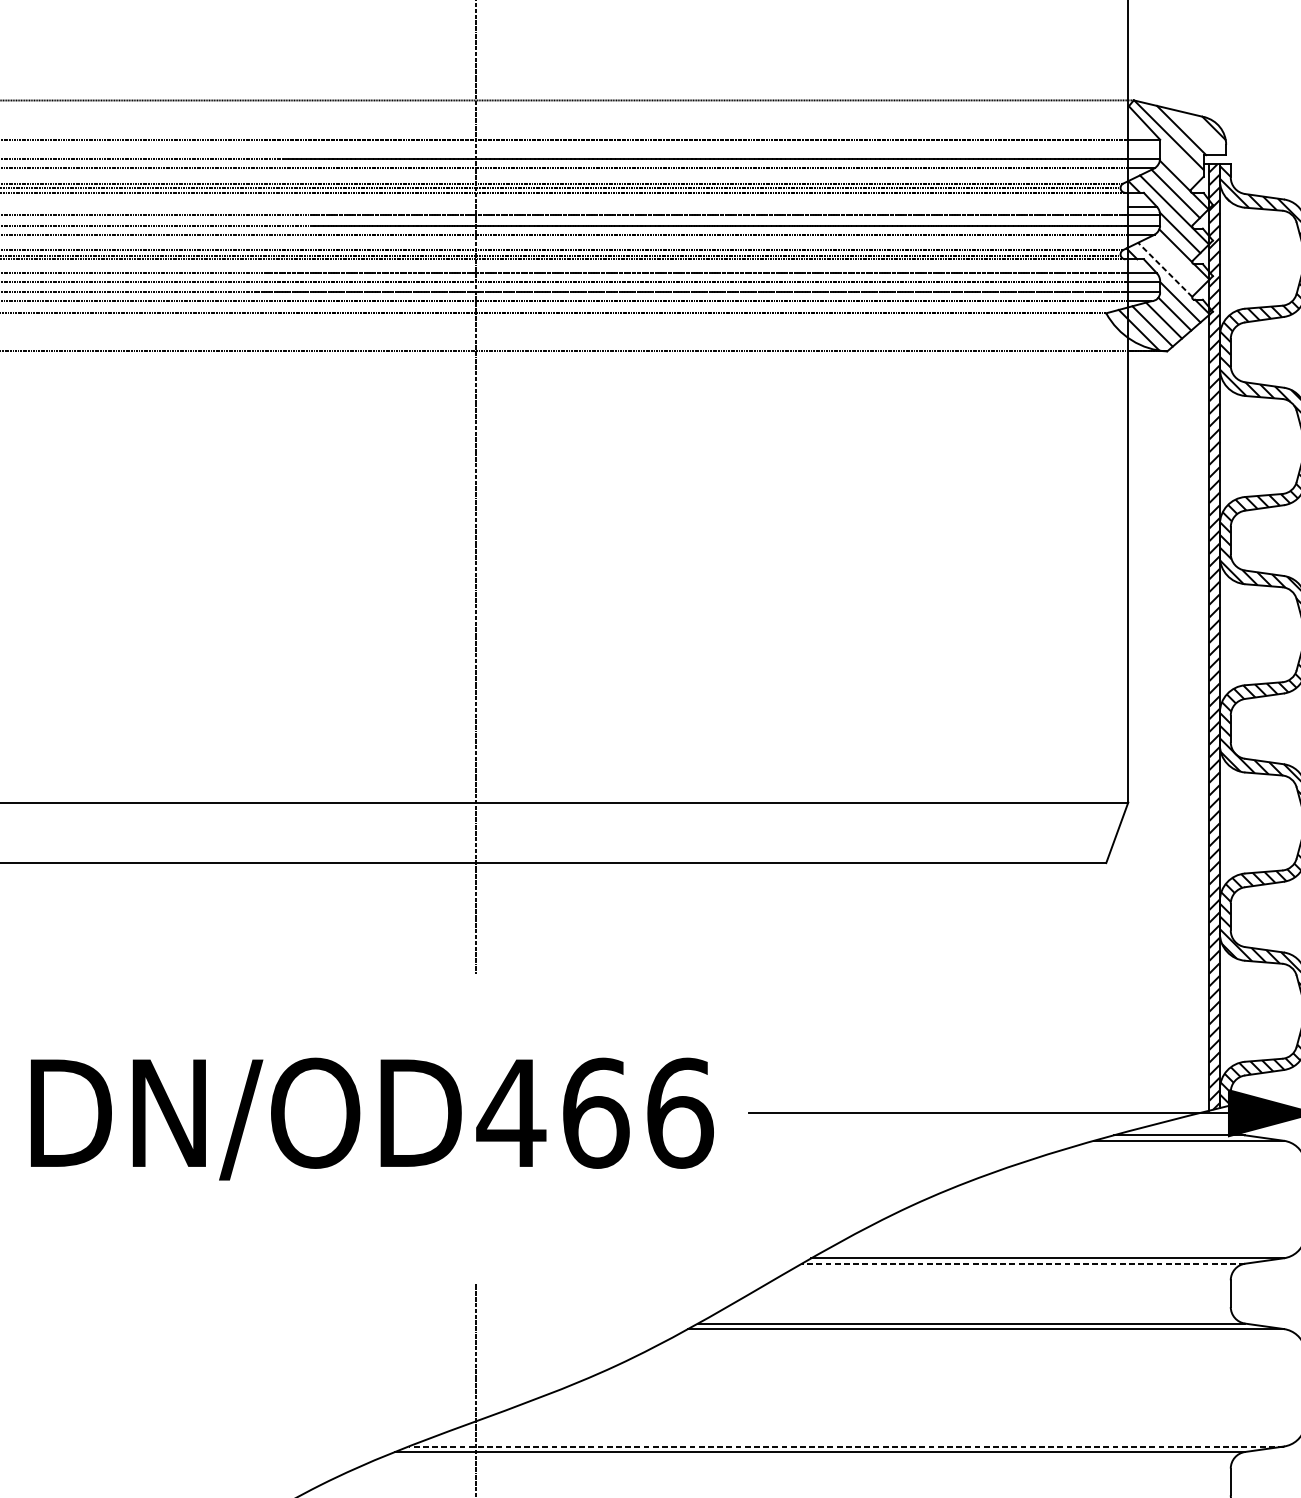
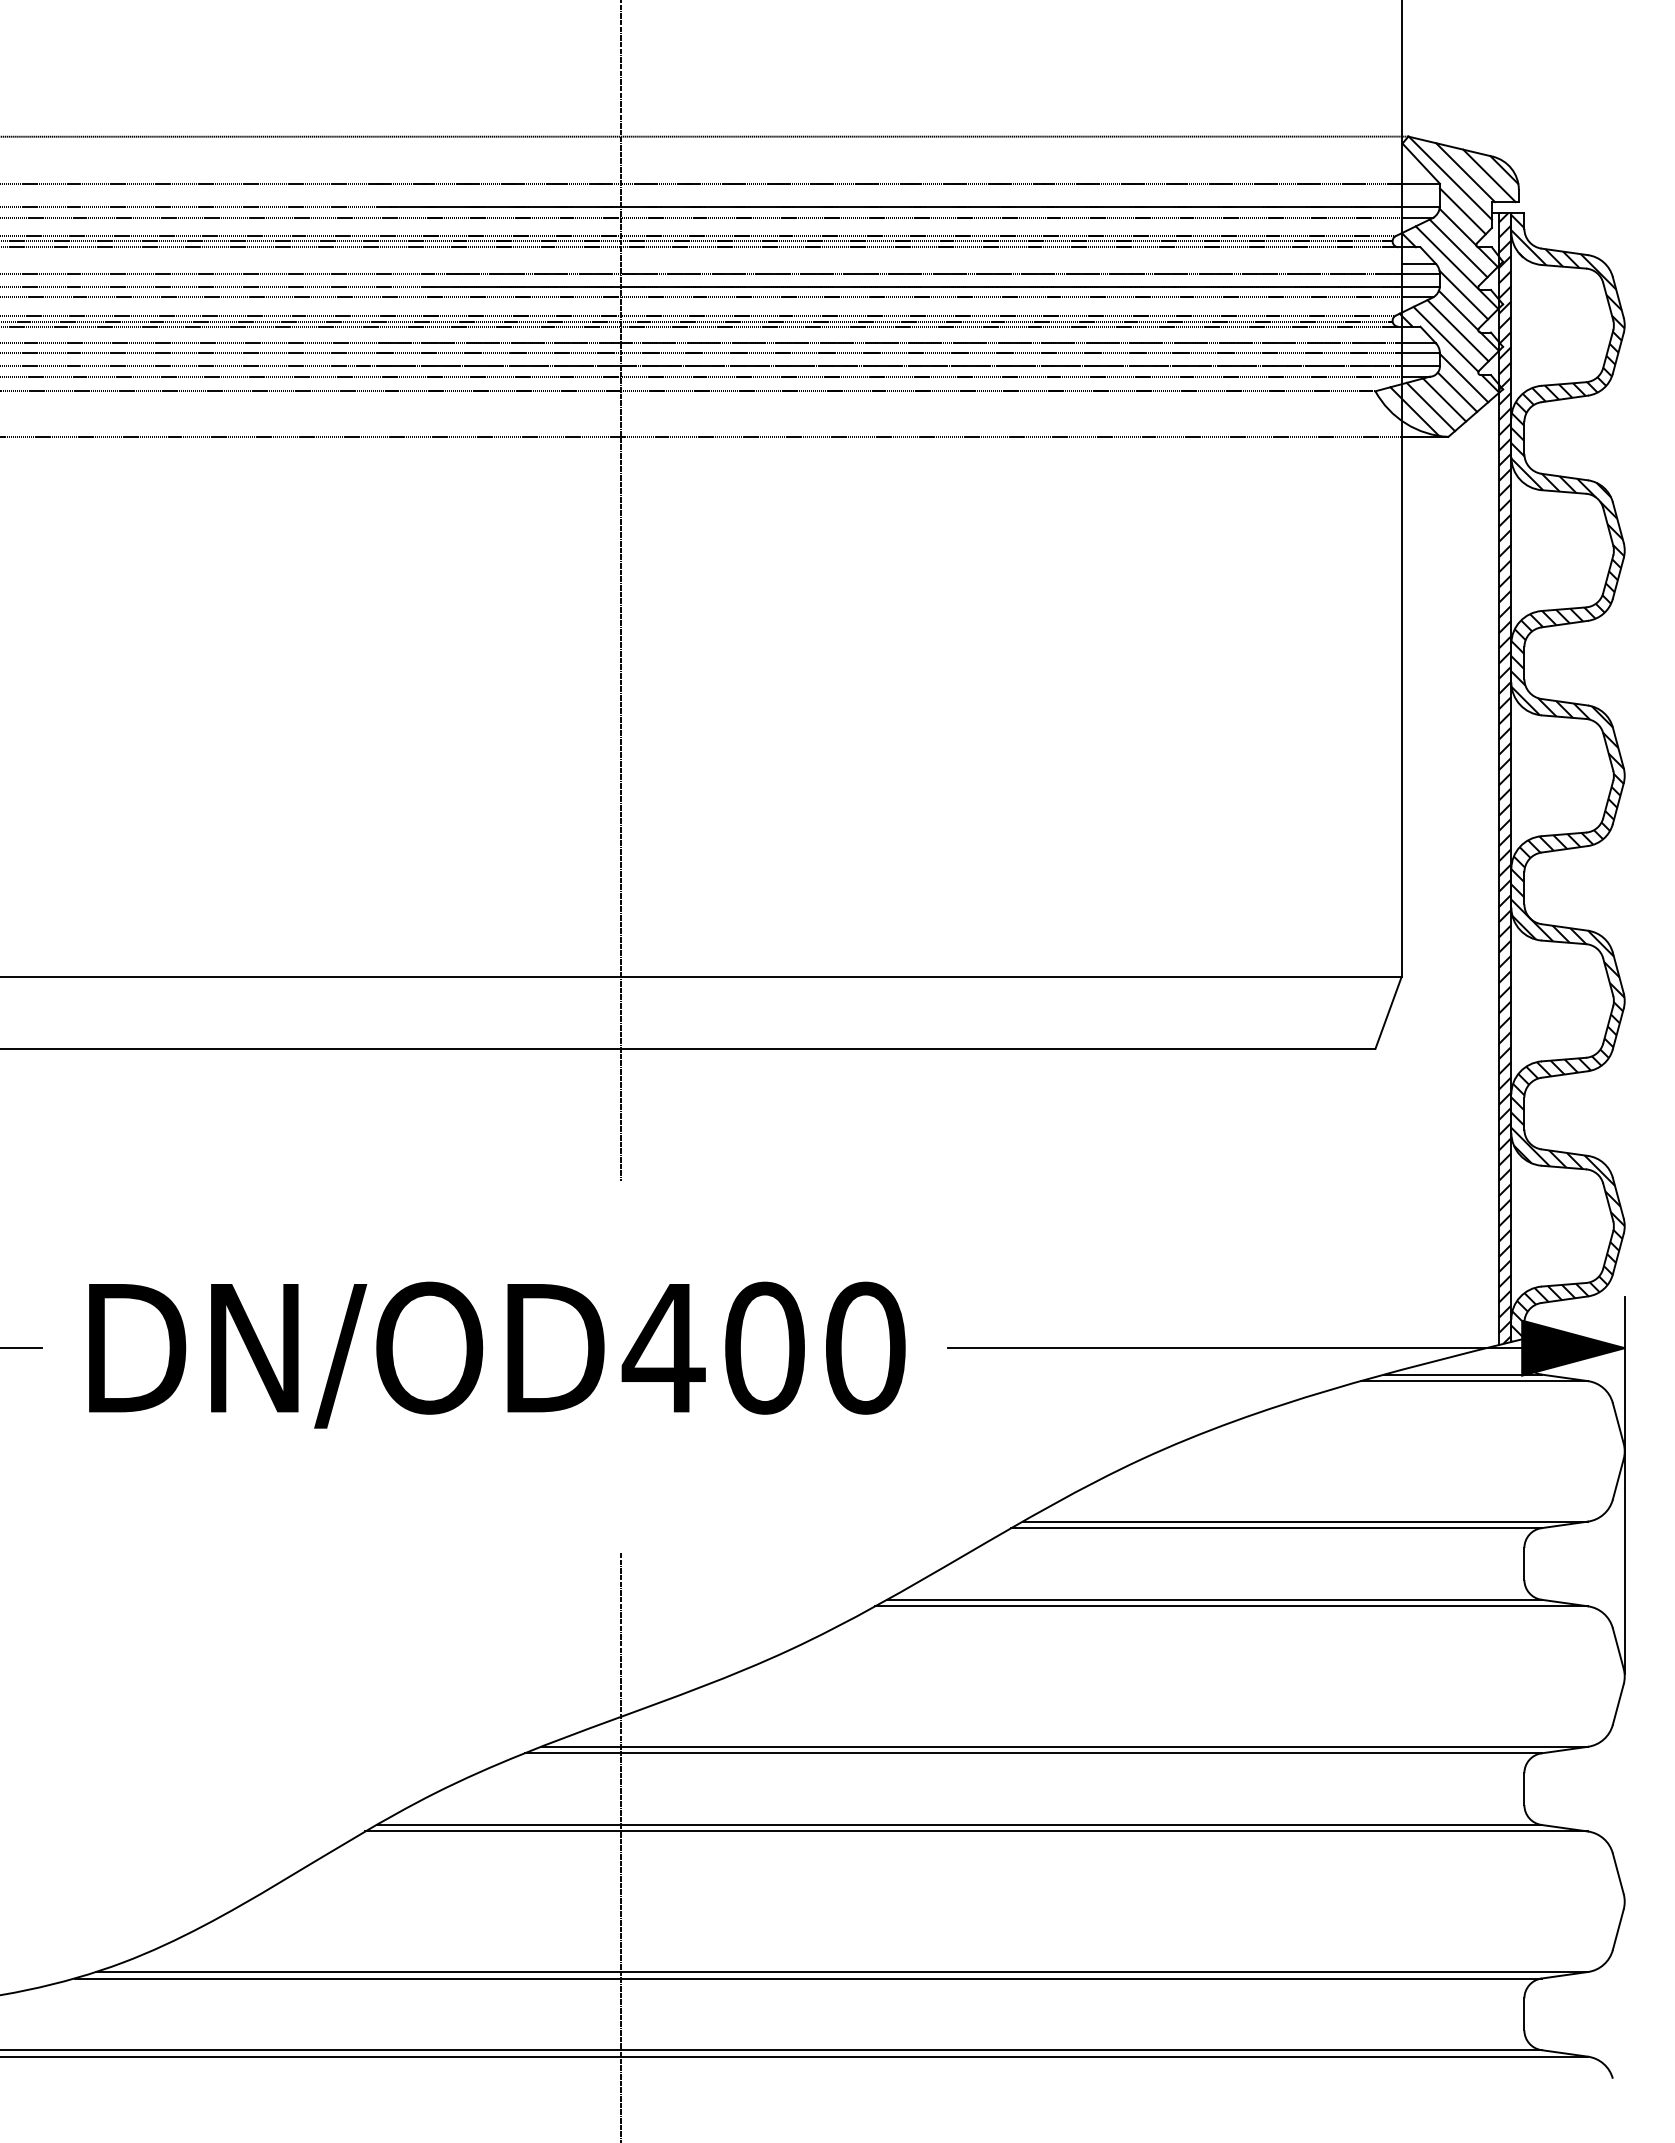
line: (1201, 132) -> (1489, 175), added
line: (1179, 163) -> (1462, 211), added
line: (1174, 262) -> (1457, 330), added
line: (1165, 270) -> (1446, 339), dashed -> solid
text: (638, 1112) -> (815, 1347), DN/OD466 -> DN/OD400
line: (1022, 1264) -> (1275, 1528), dashed -> solid
line: (845, 1446) -> (1063, 1746), dashed -> solid

